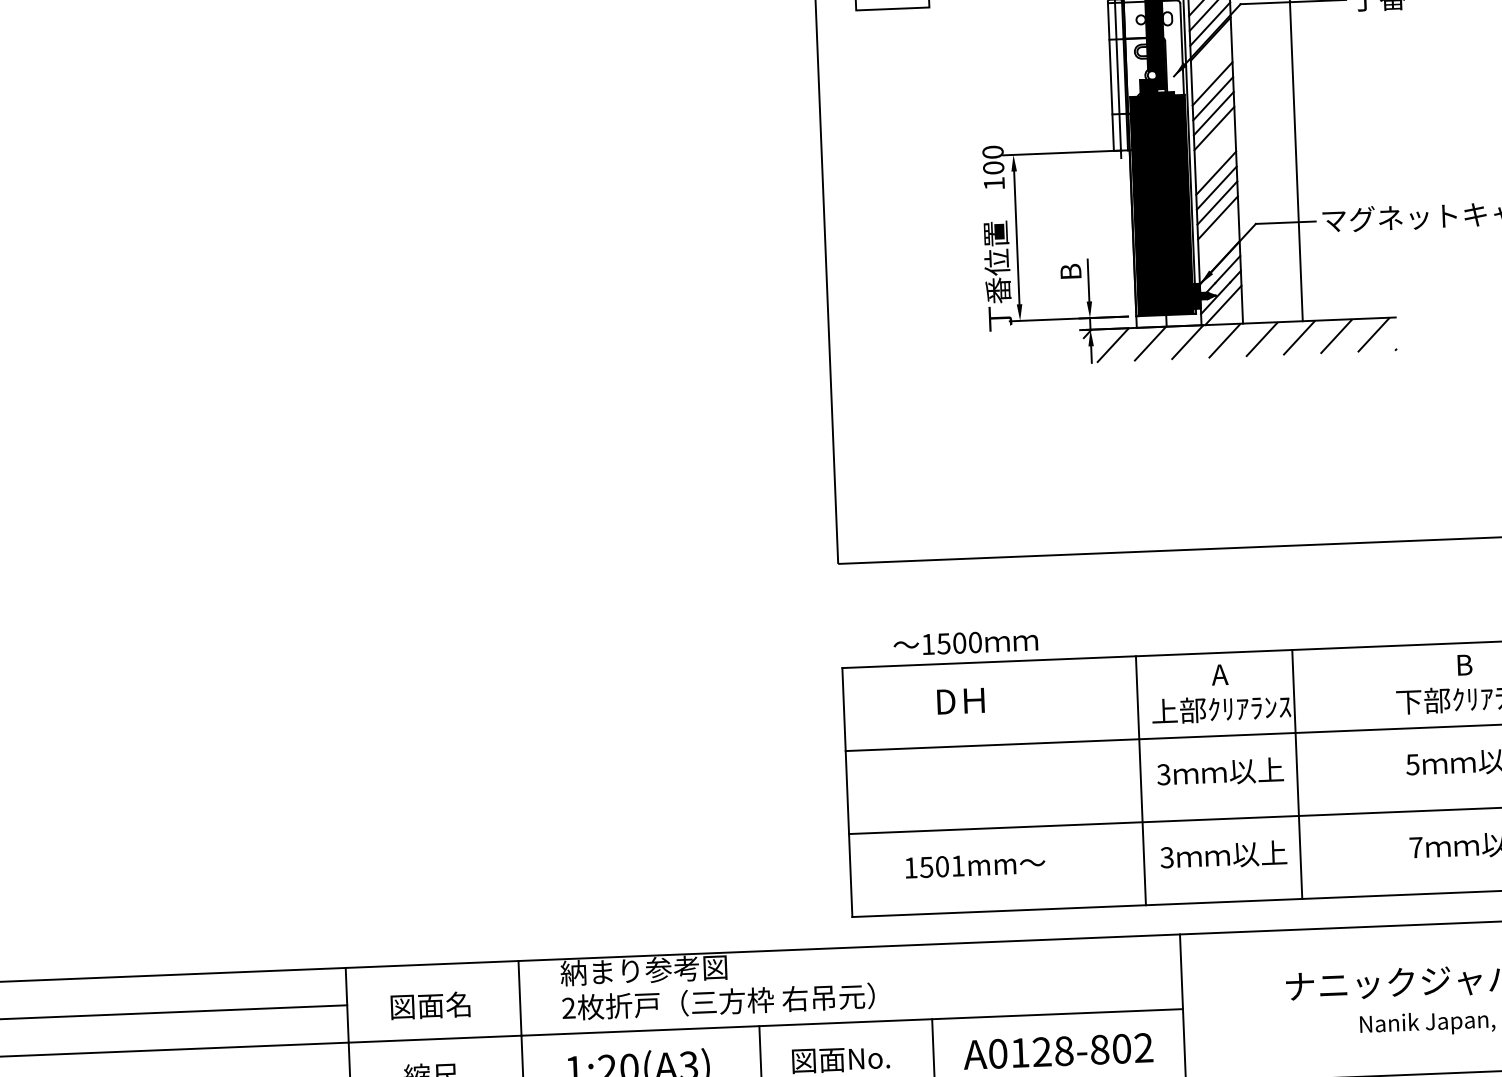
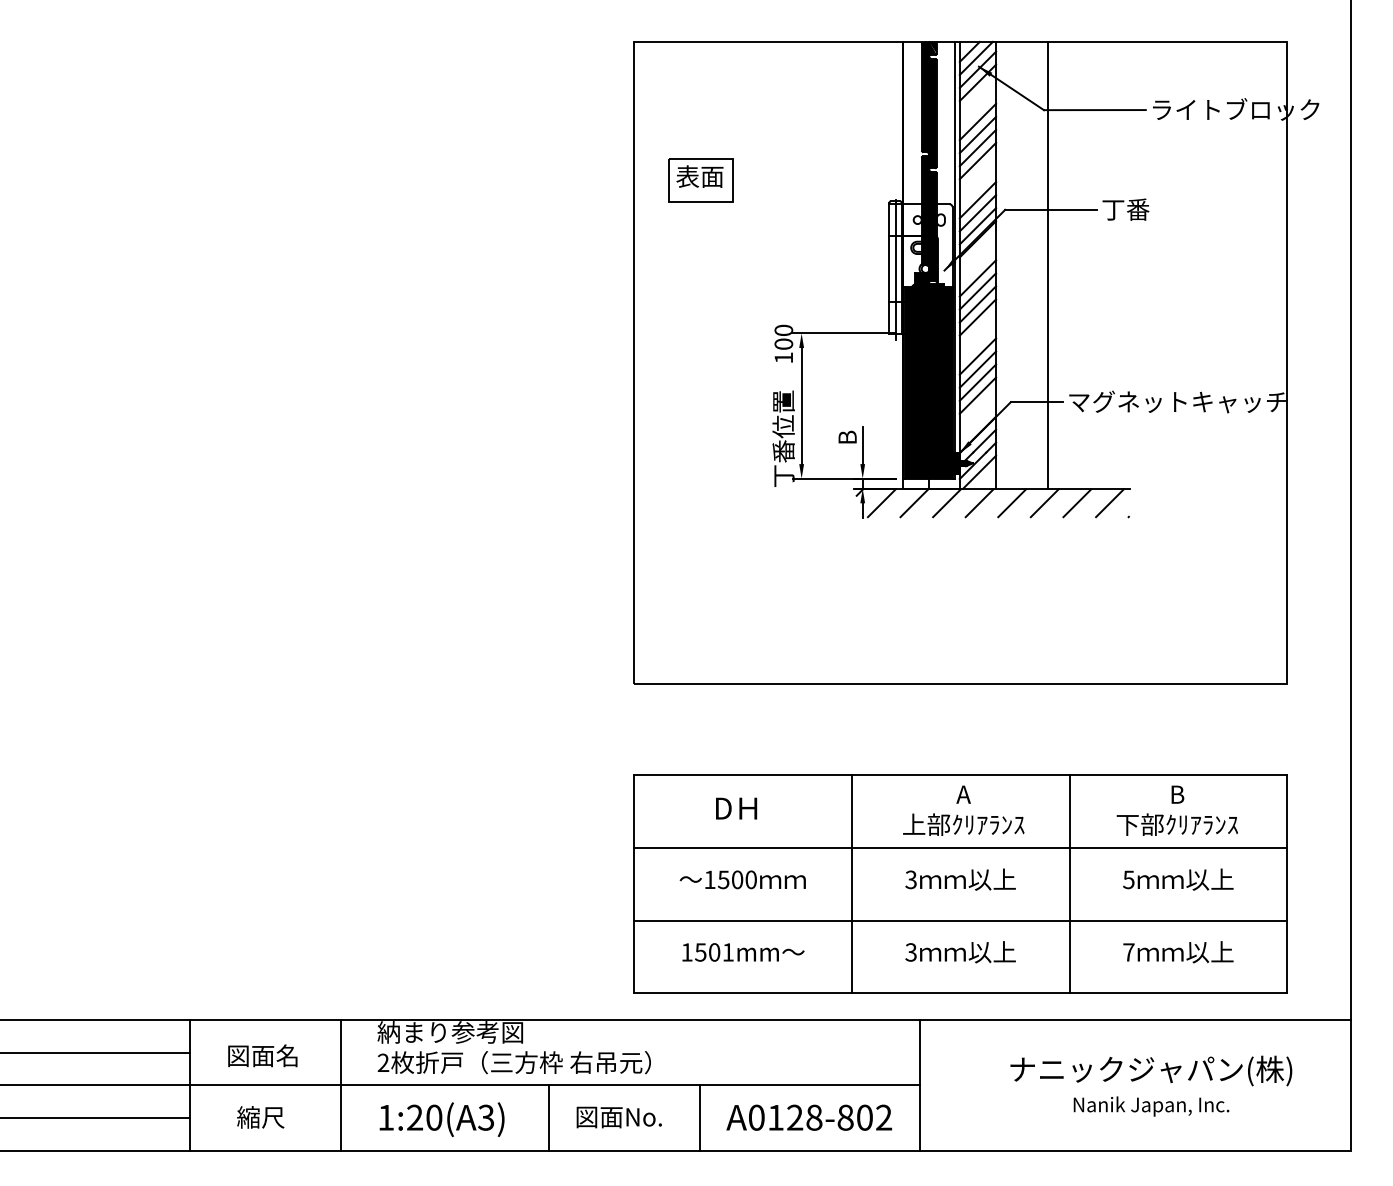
text: (965, 642) -> (742, 879), moved
line: (1297, 774) -> (1069, 884), moved
line: (1140, 780) -> (851, 884), moved

